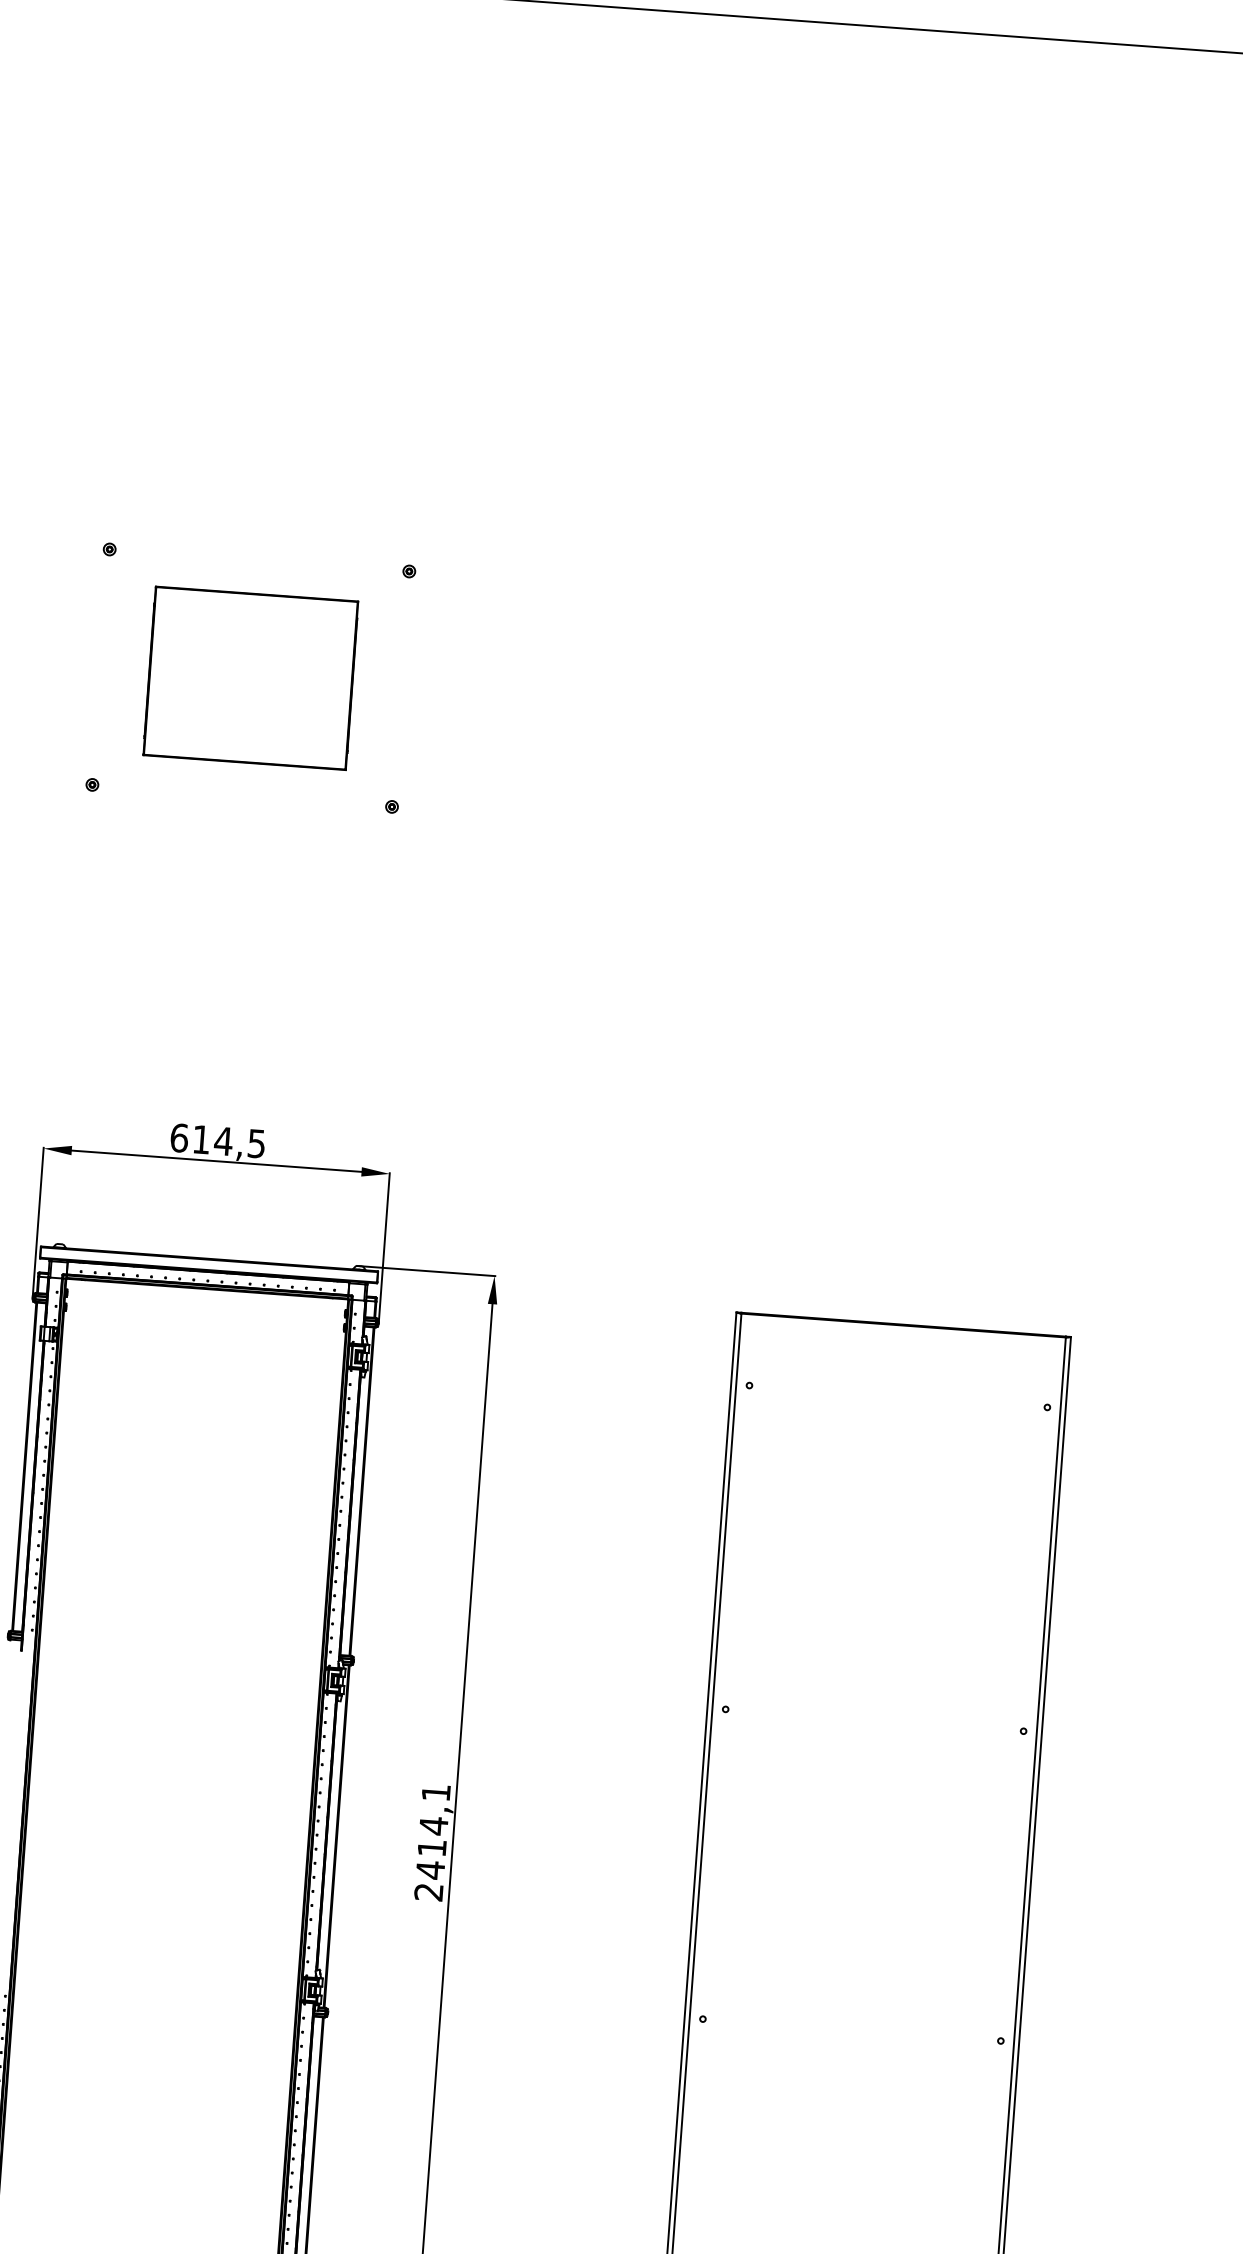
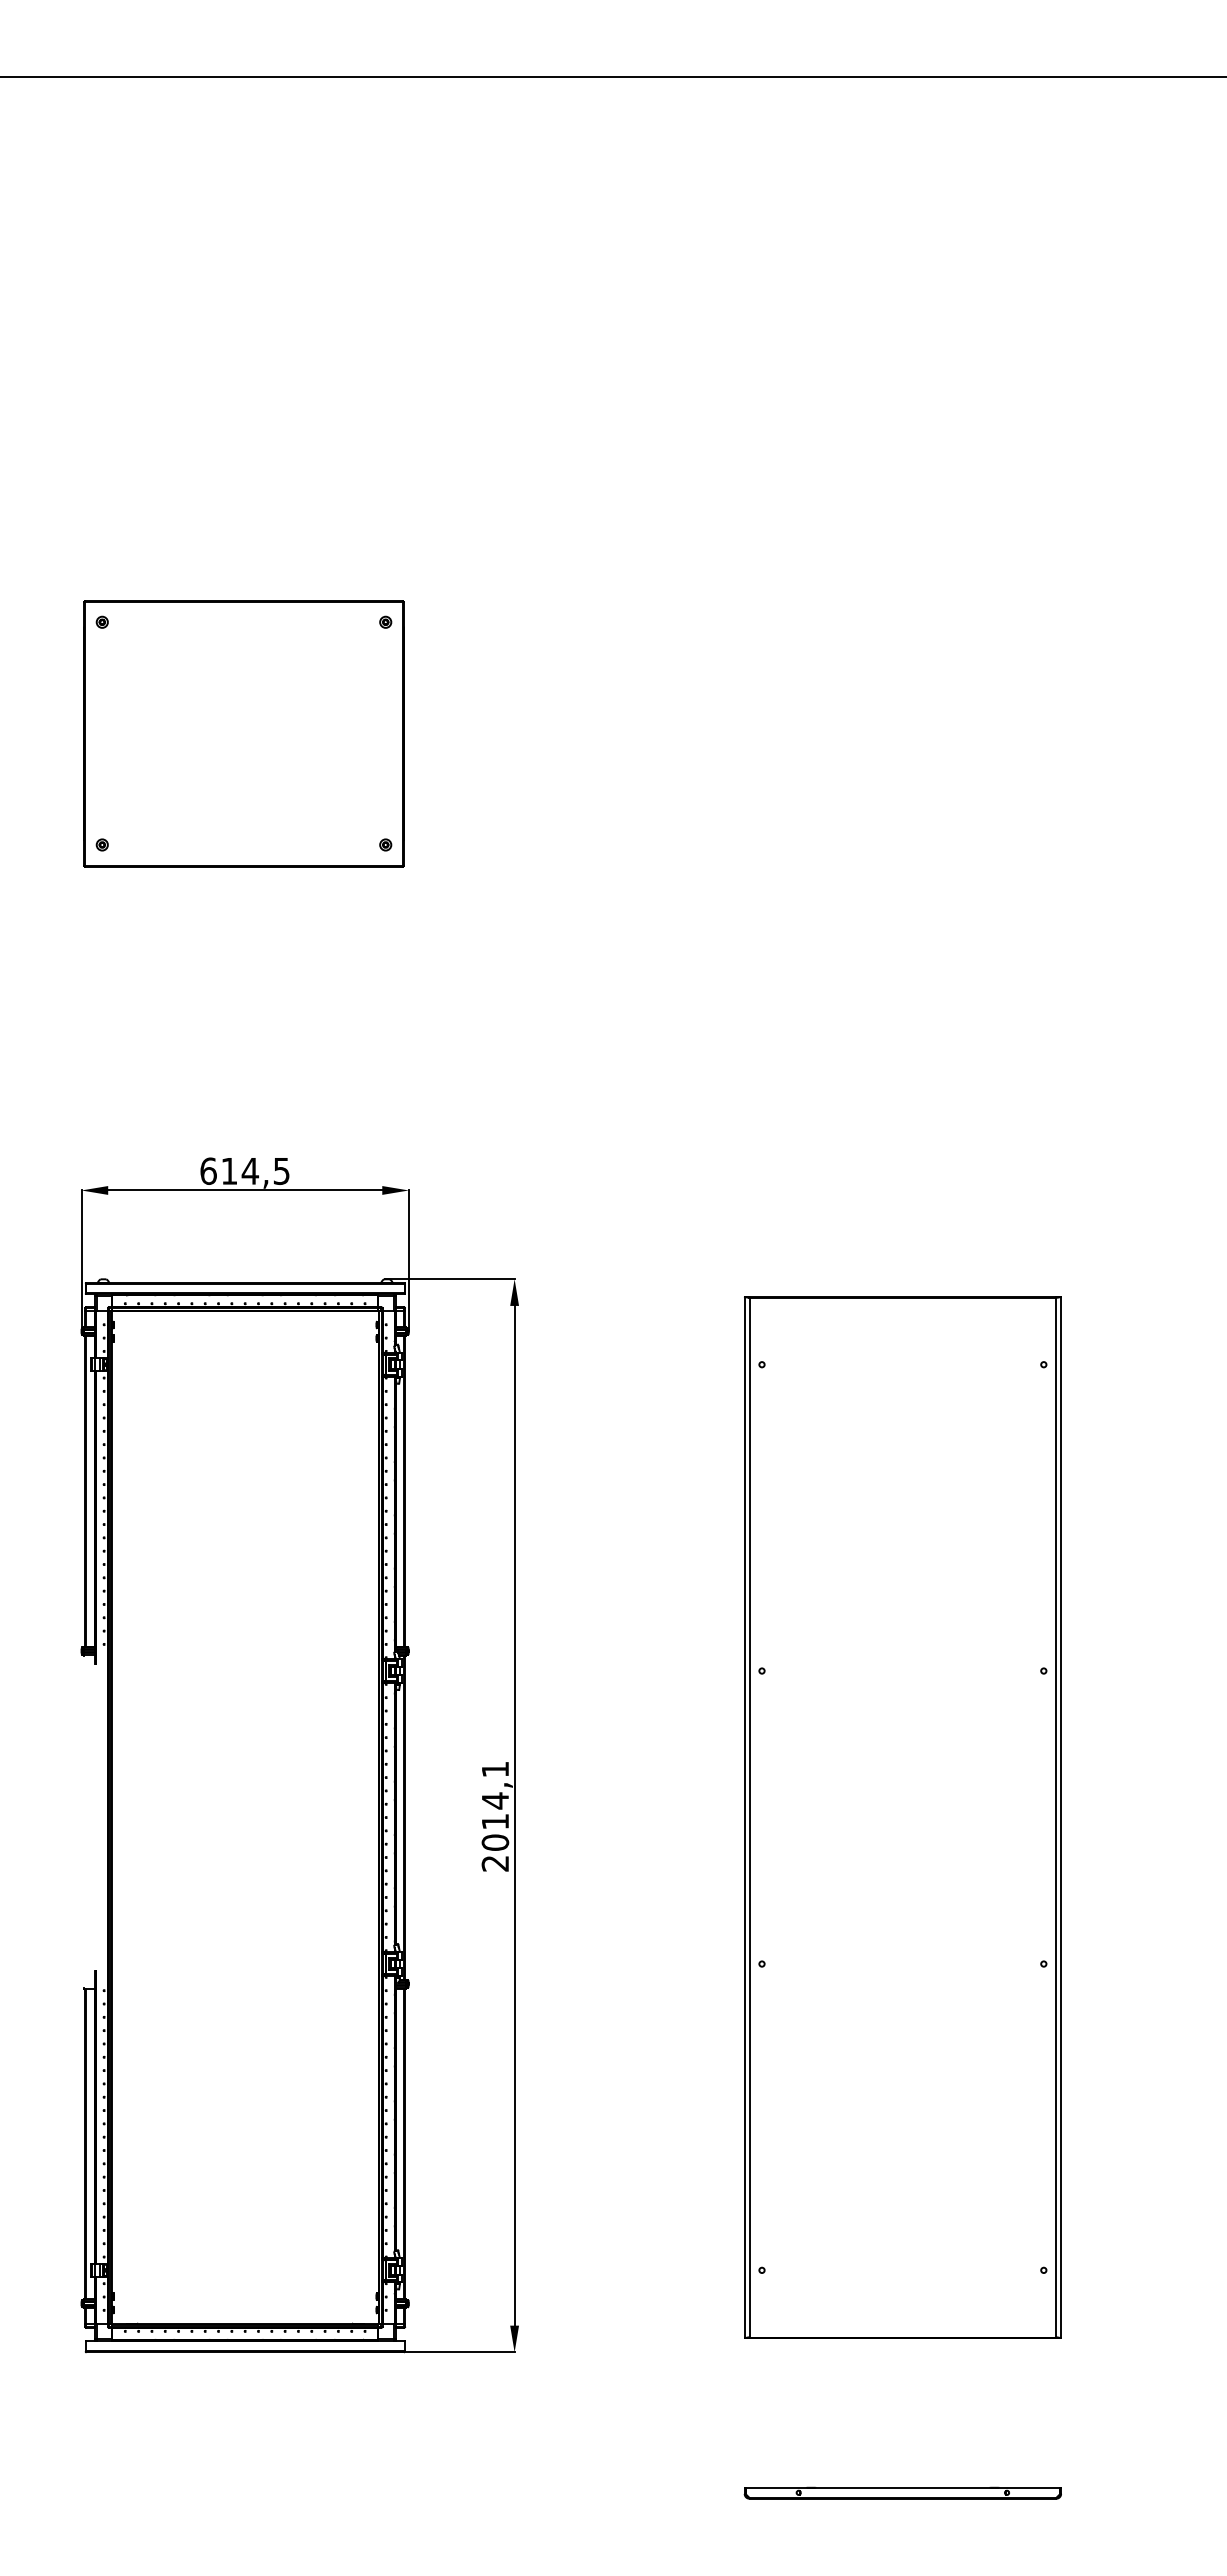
part: (250, 678) -> (243, 733), size x1.67
text: (430, 1869) -> (495, 1842), 2414,1 -> 2014,1

